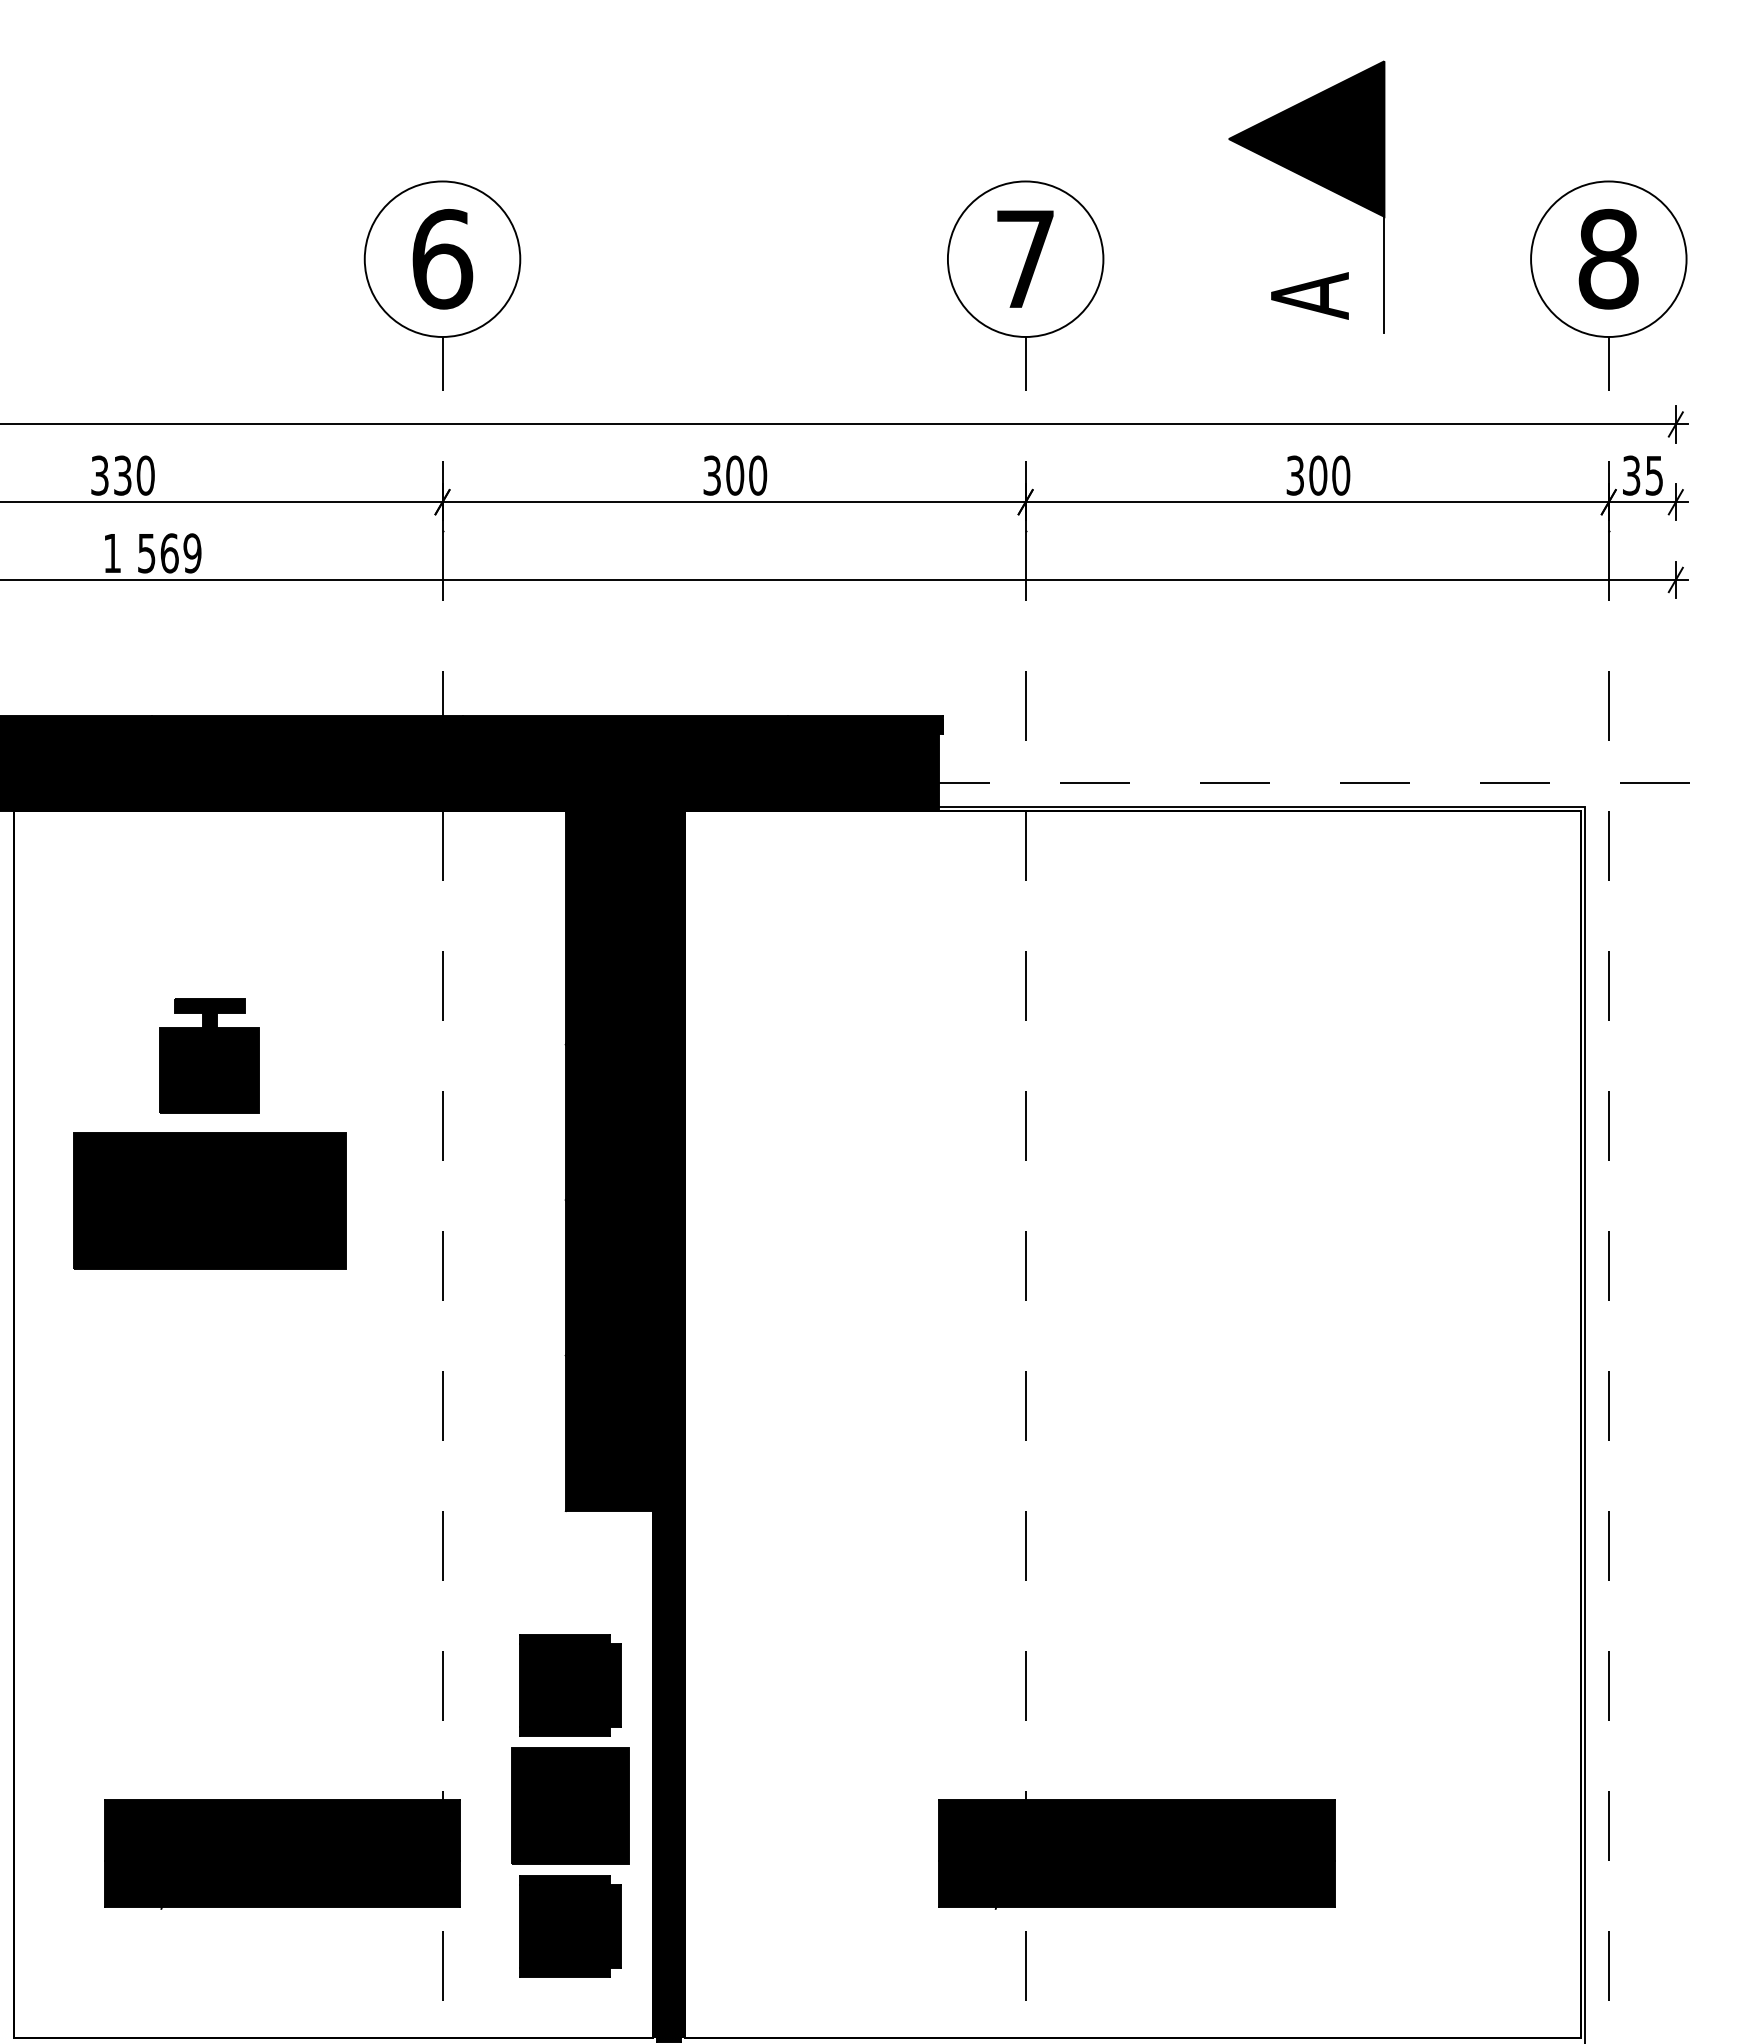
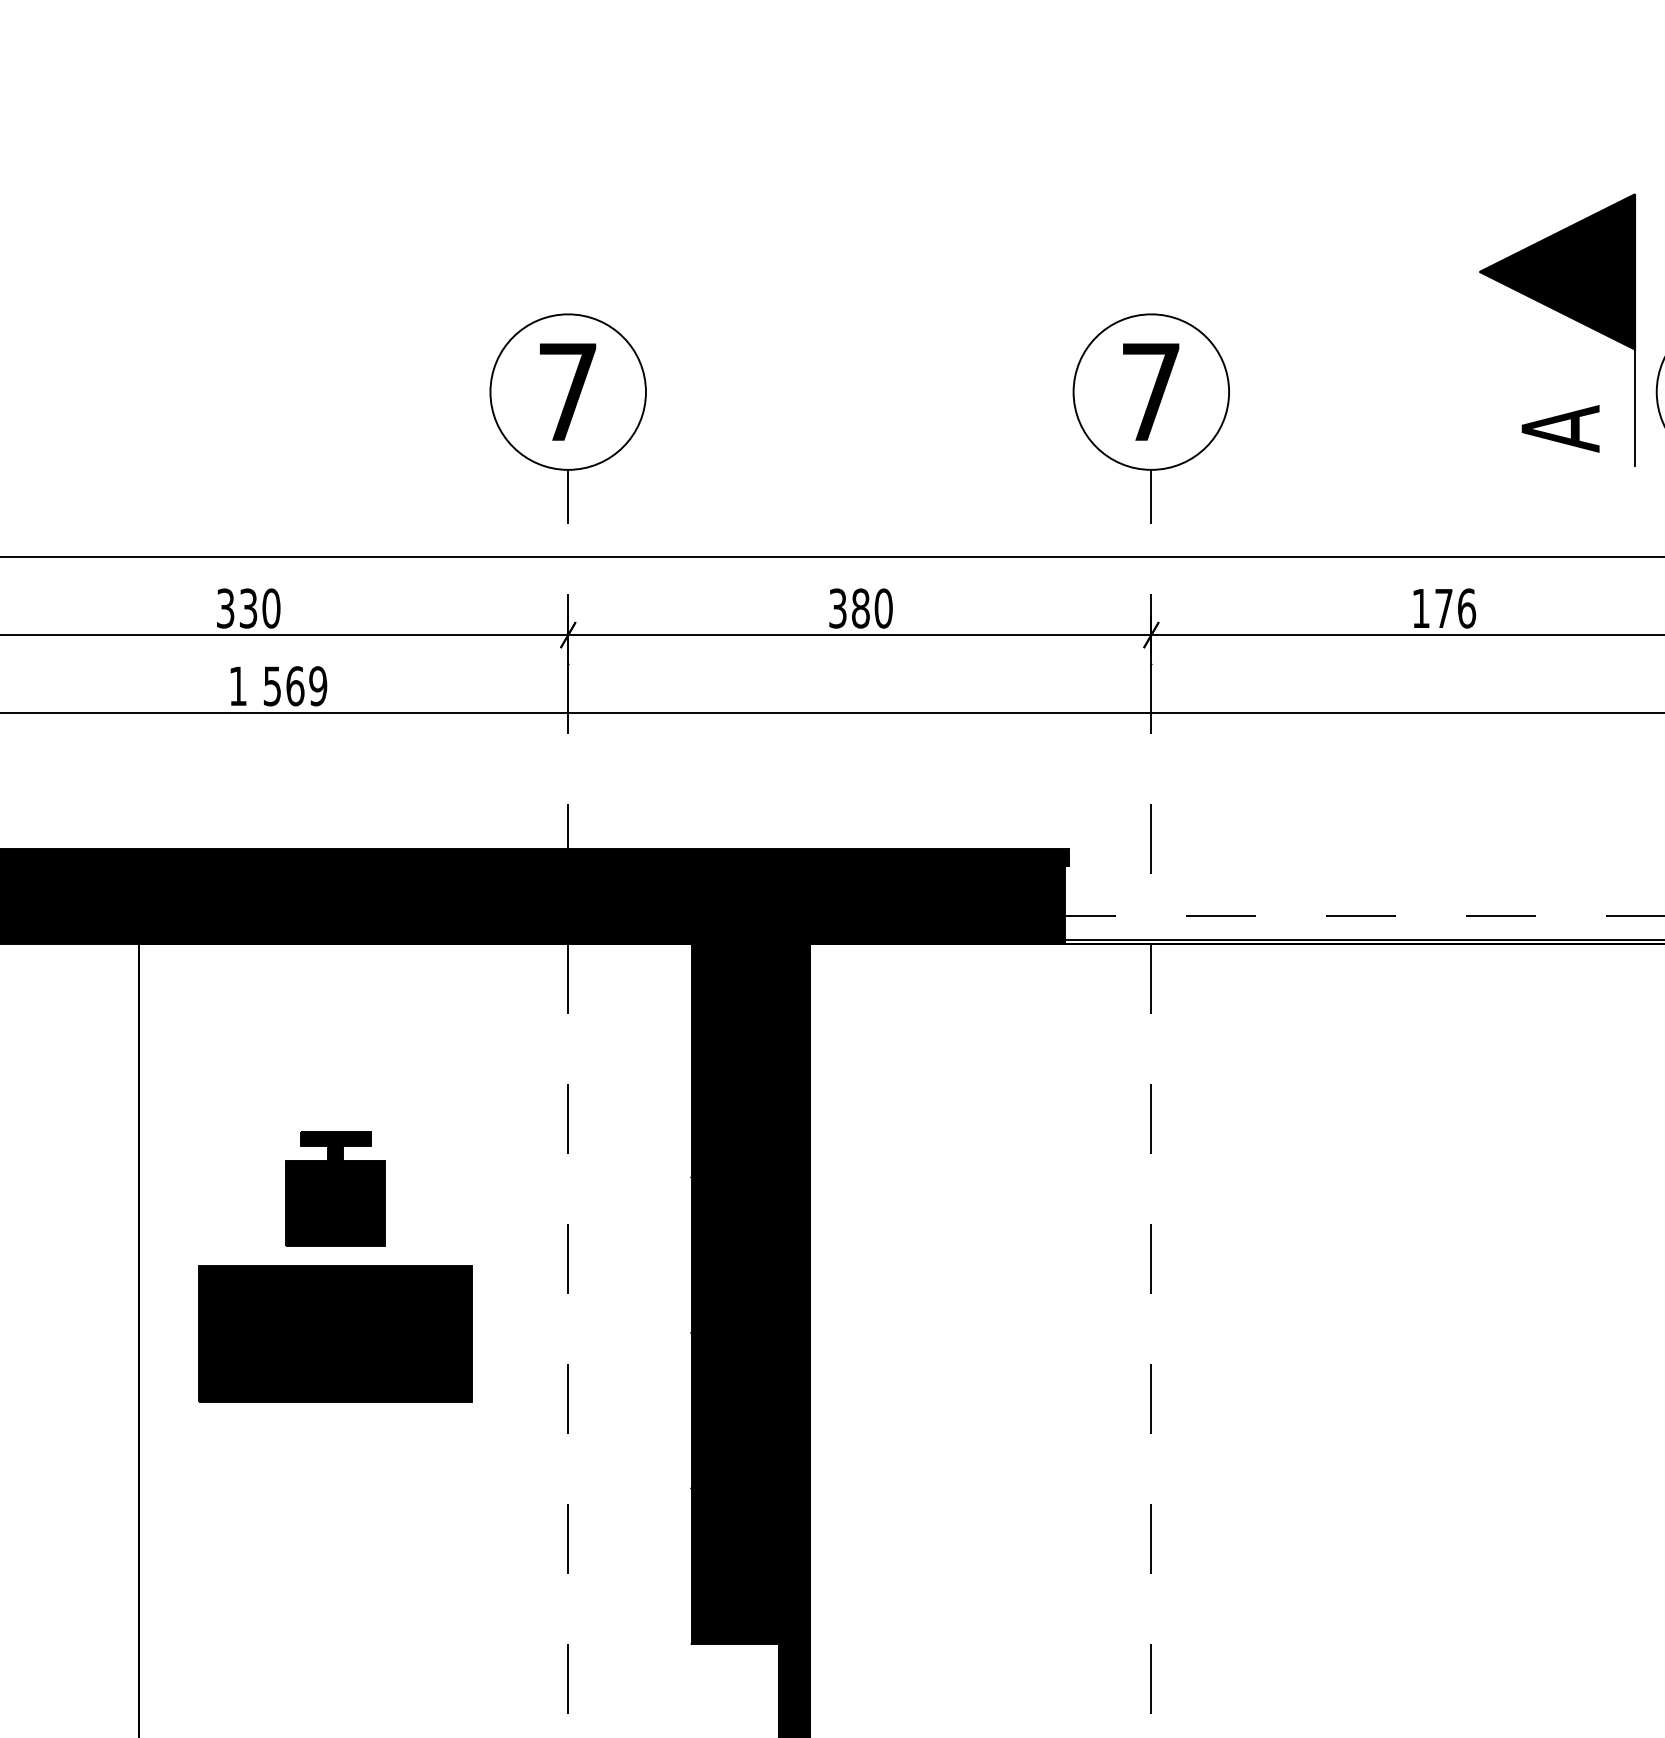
part: (1313, 182) -> (1564, 315), moved
text: (442, 259) -> (568, 392), 6 -> 7
text: (735, 475) -> (861, 608), 300 -> 380
text: (1318, 475) -> (1444, 608), 300 -> 176

